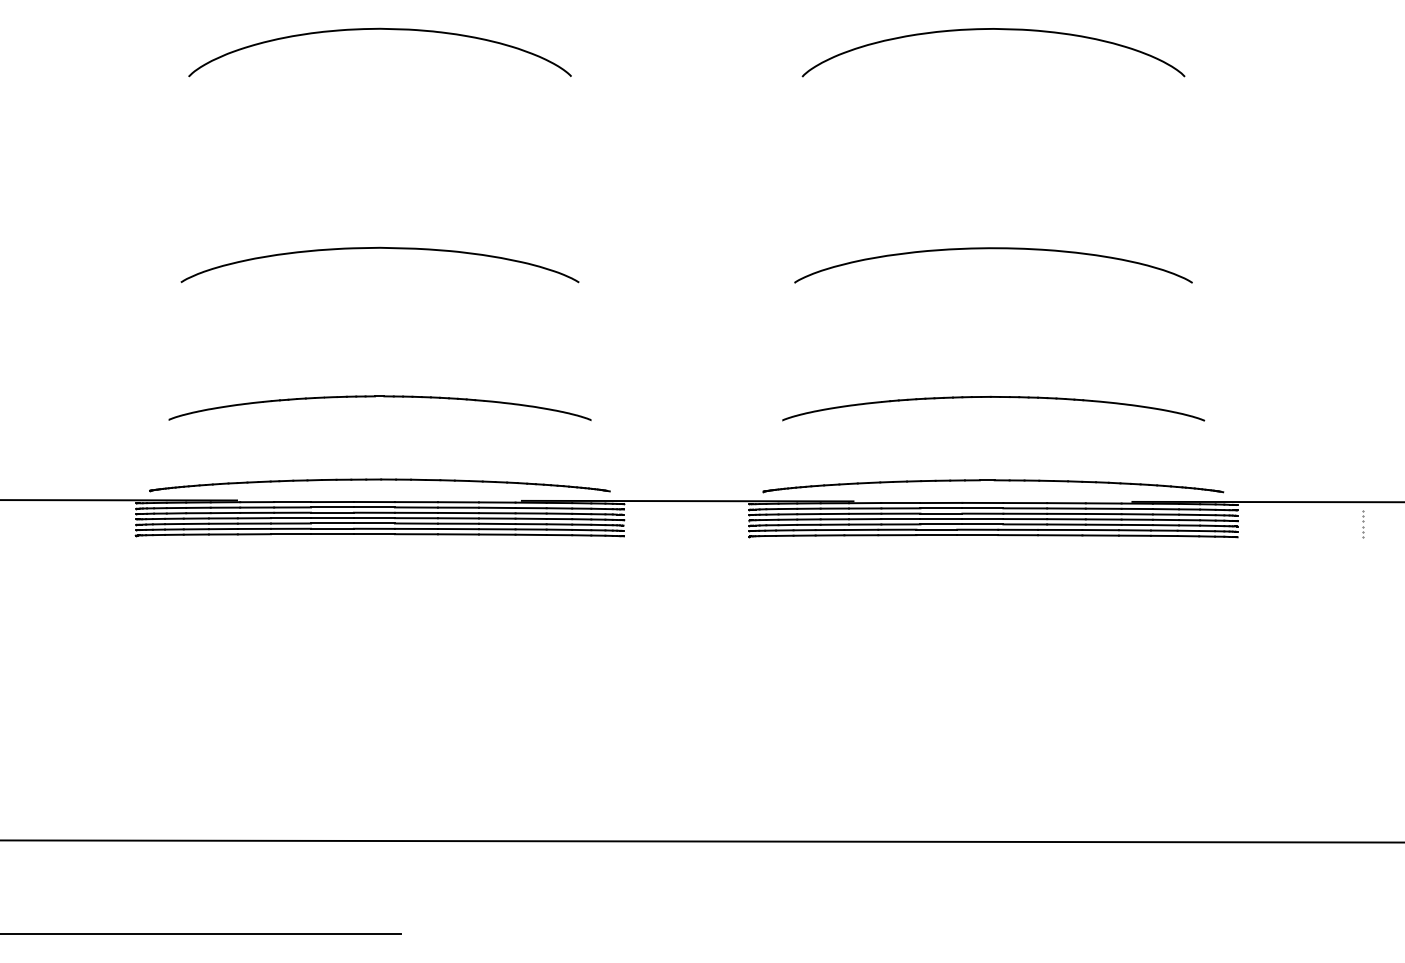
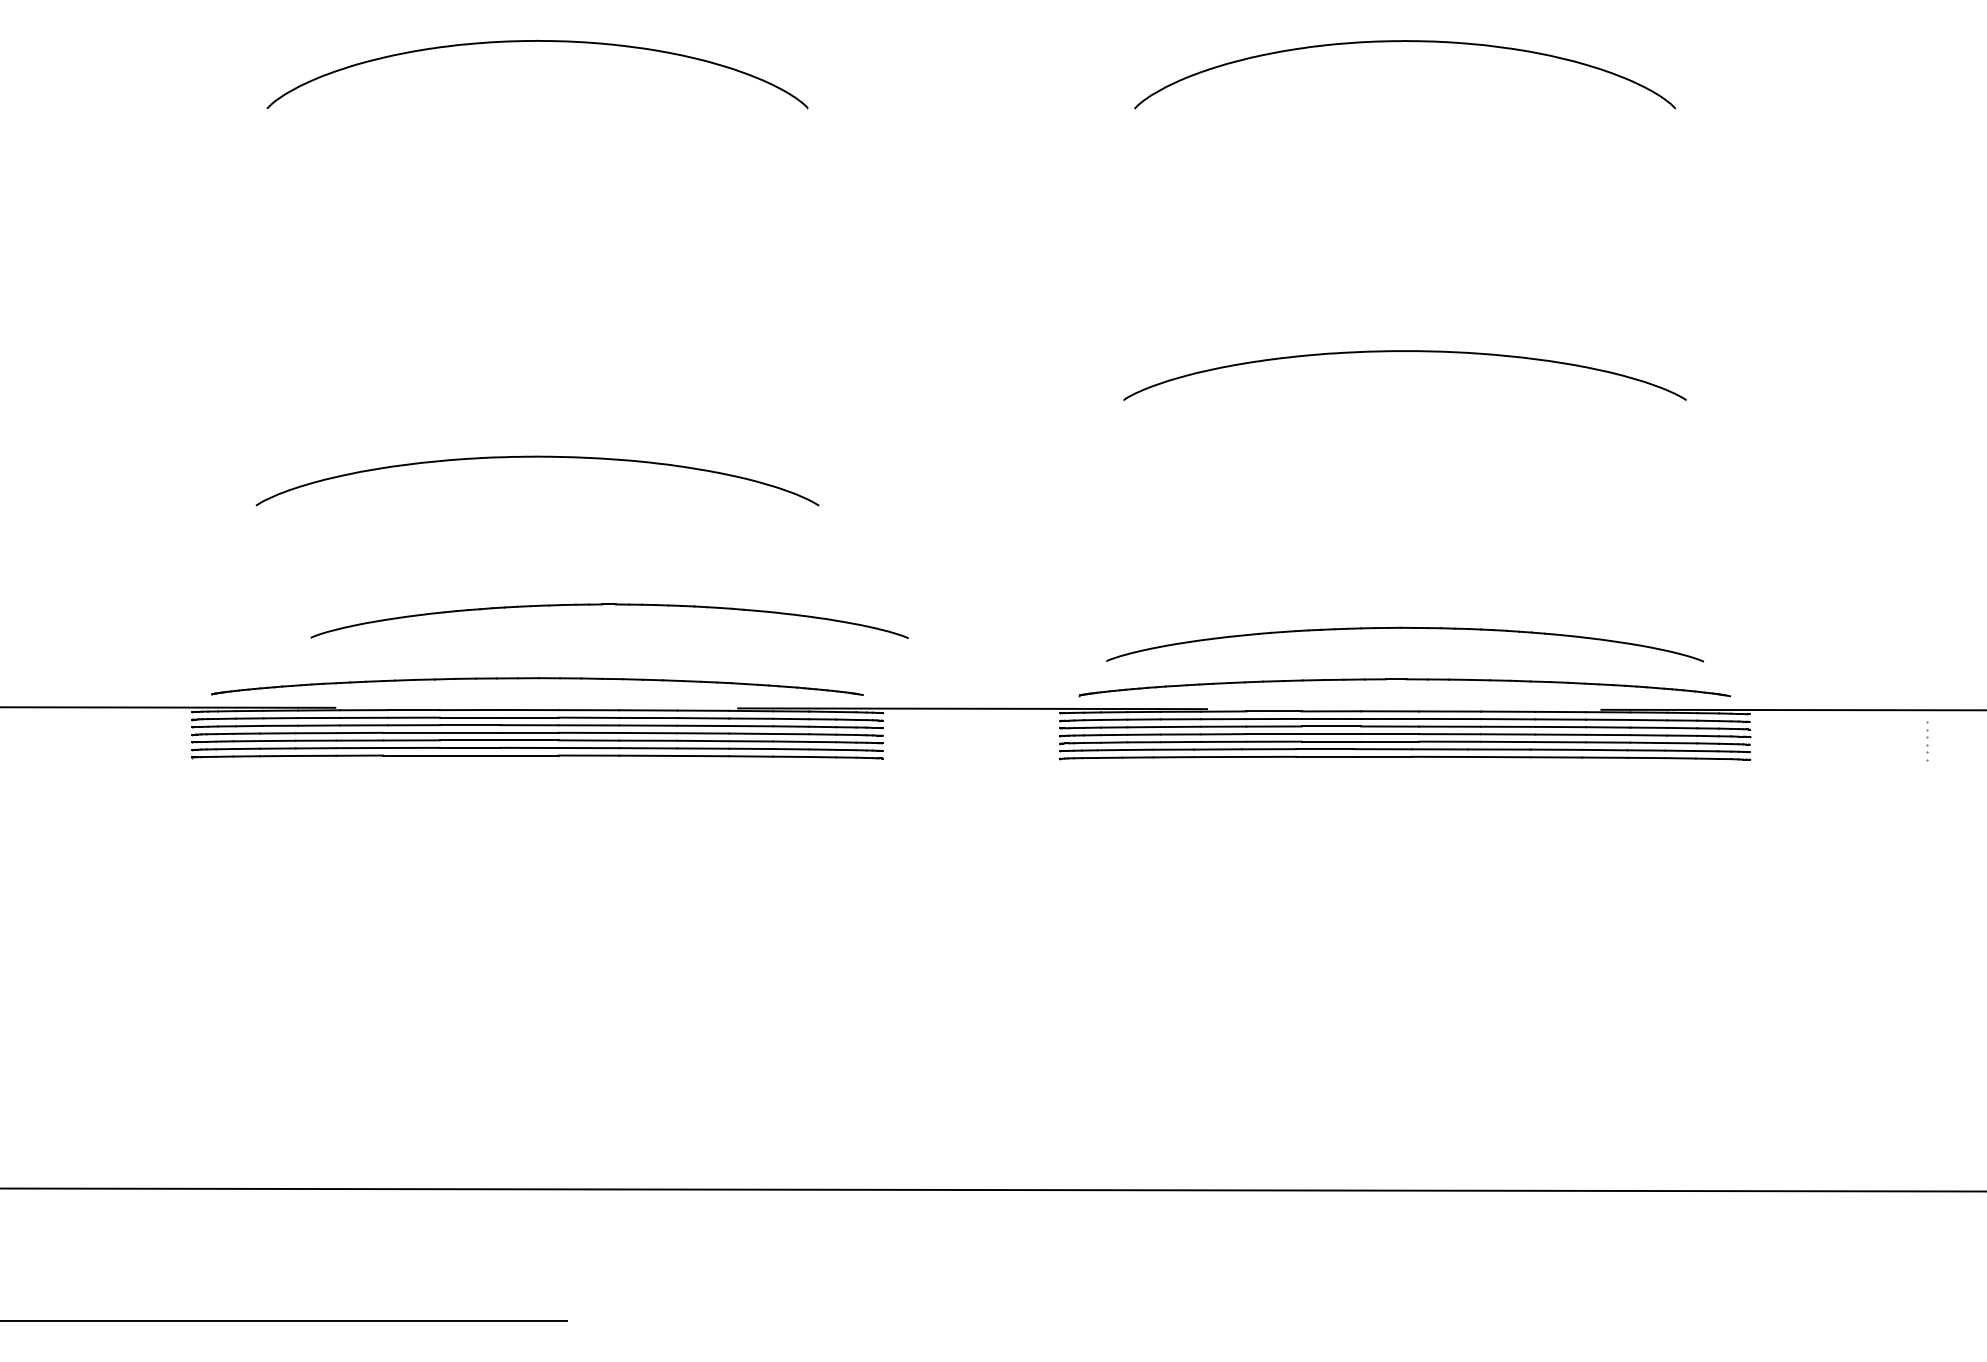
curve: (379, 248) -> (536, 457), moved
part: (375, 397) -> (603, 606), moved
part: (993, 397) -> (1404, 628), moved

